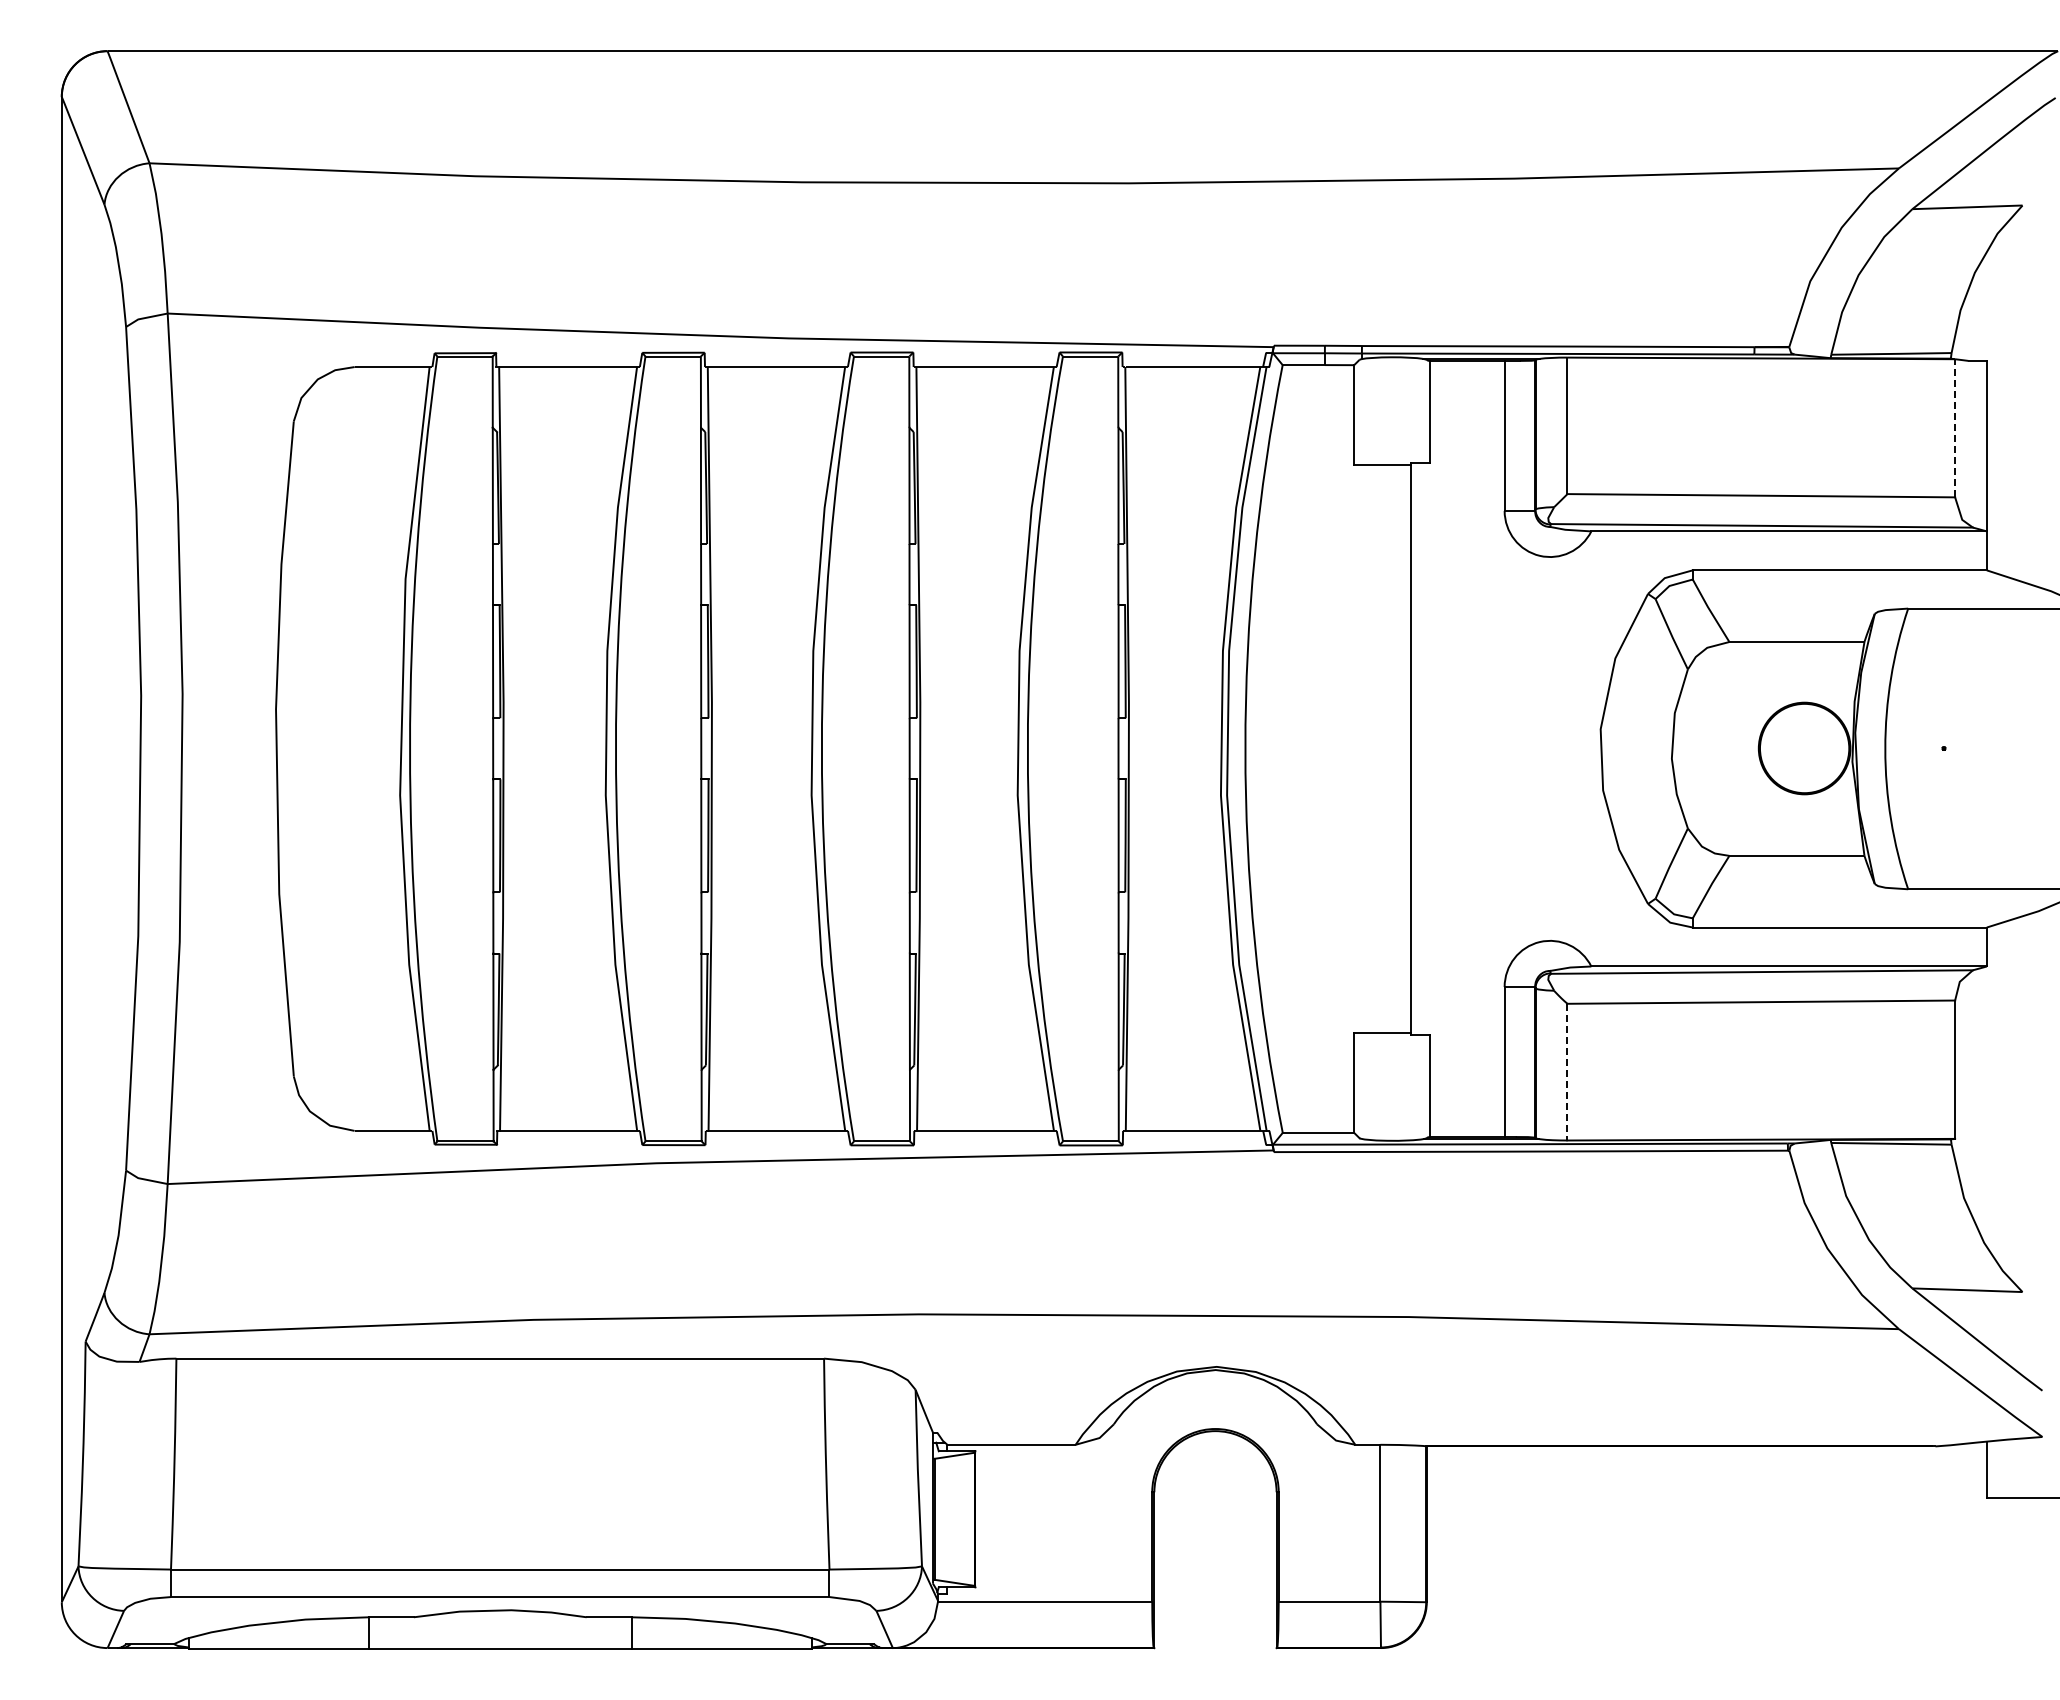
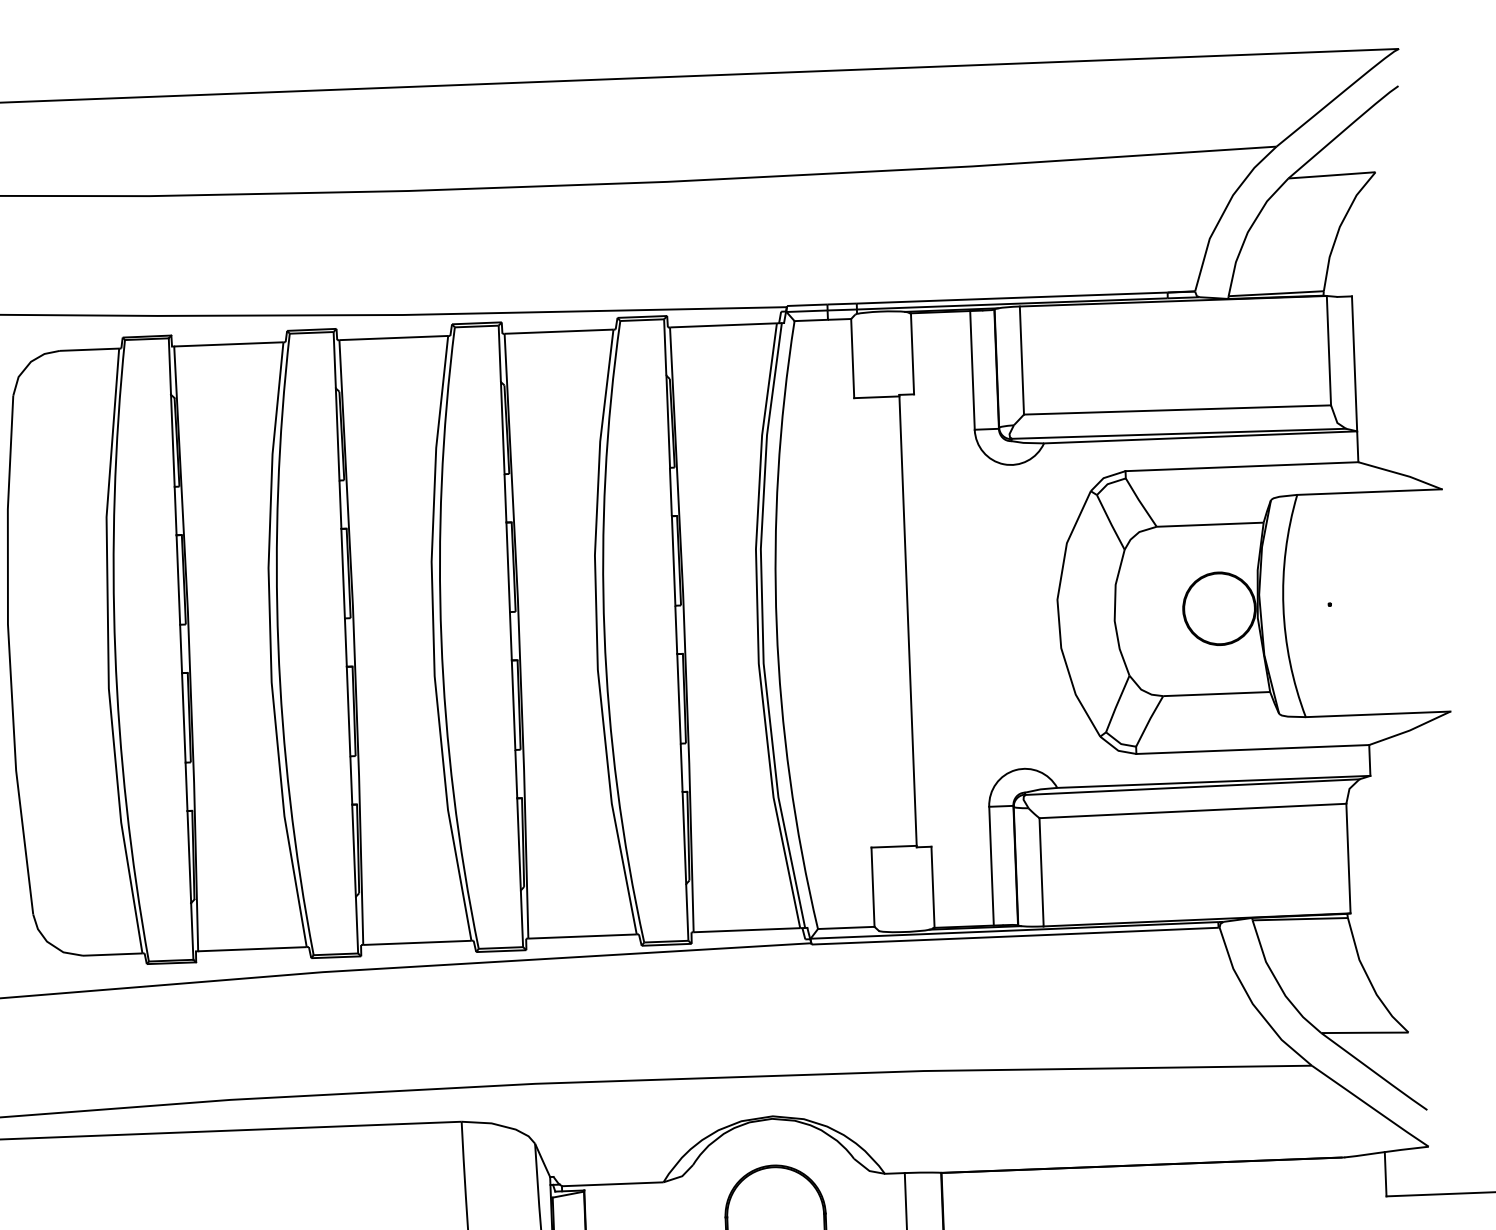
line: (1955, 427) -> (1329, 350), dashed -> solid
line: (1567, 1072) -> (1041, 872), dashed -> solid

